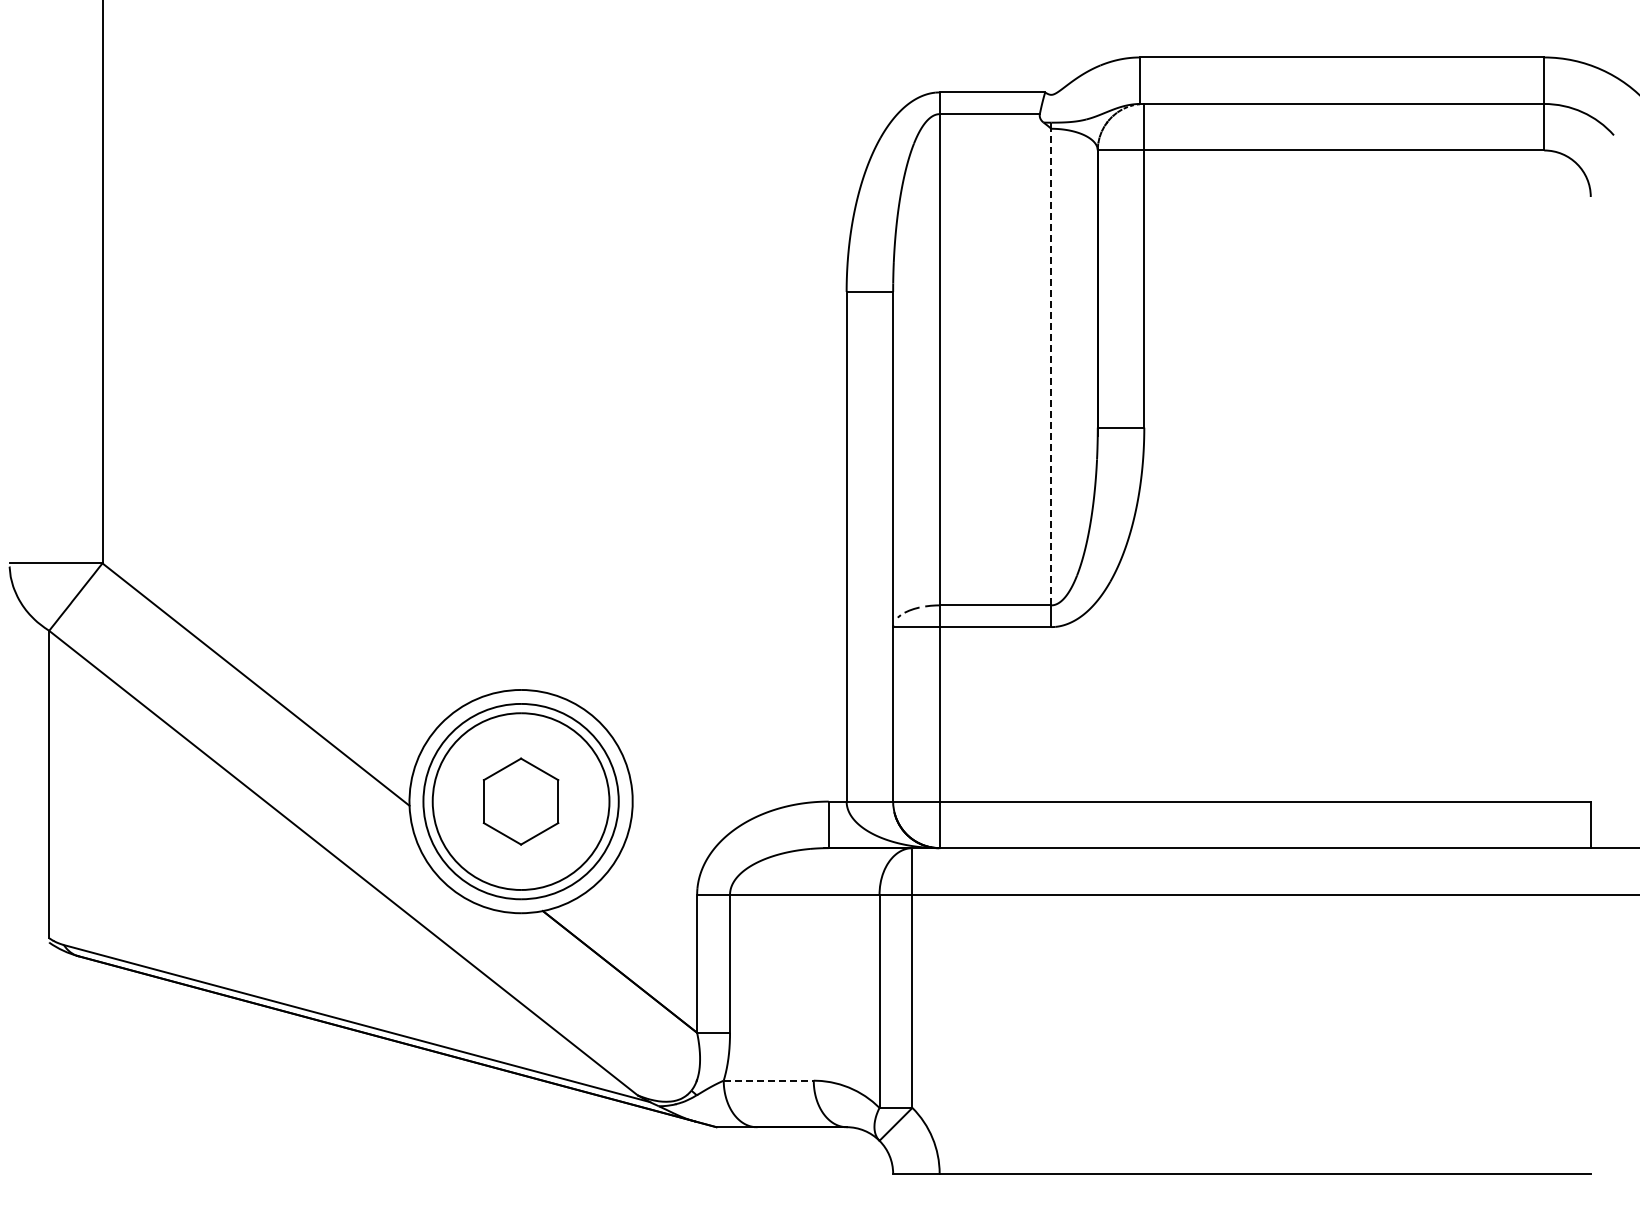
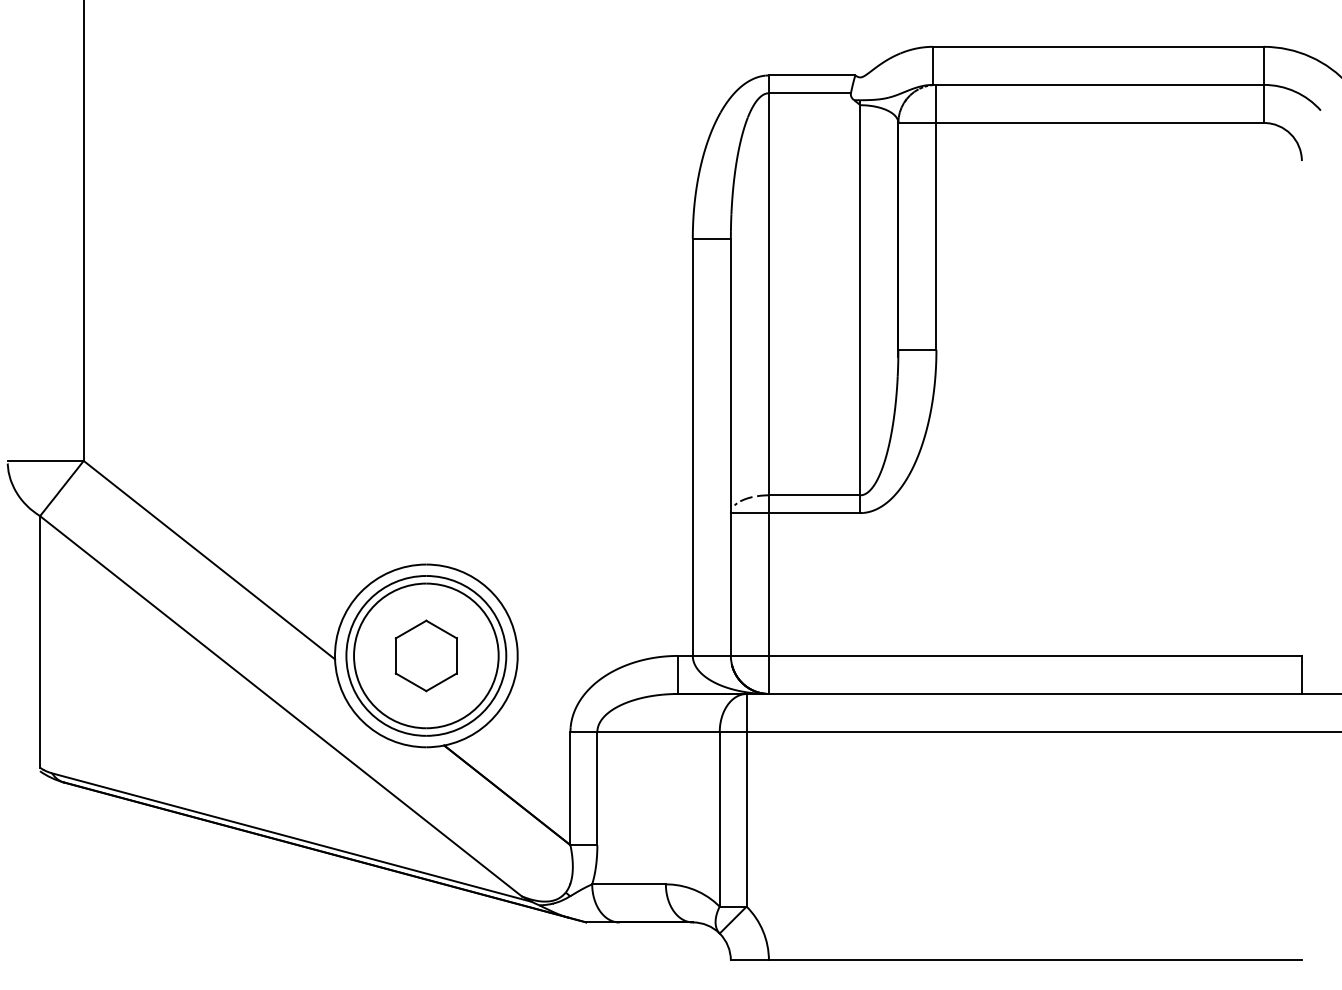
line: (1051, 366) -> (860, 299), dashed -> solid
line: (769, 1080) -> (629, 884), dashed -> solid

